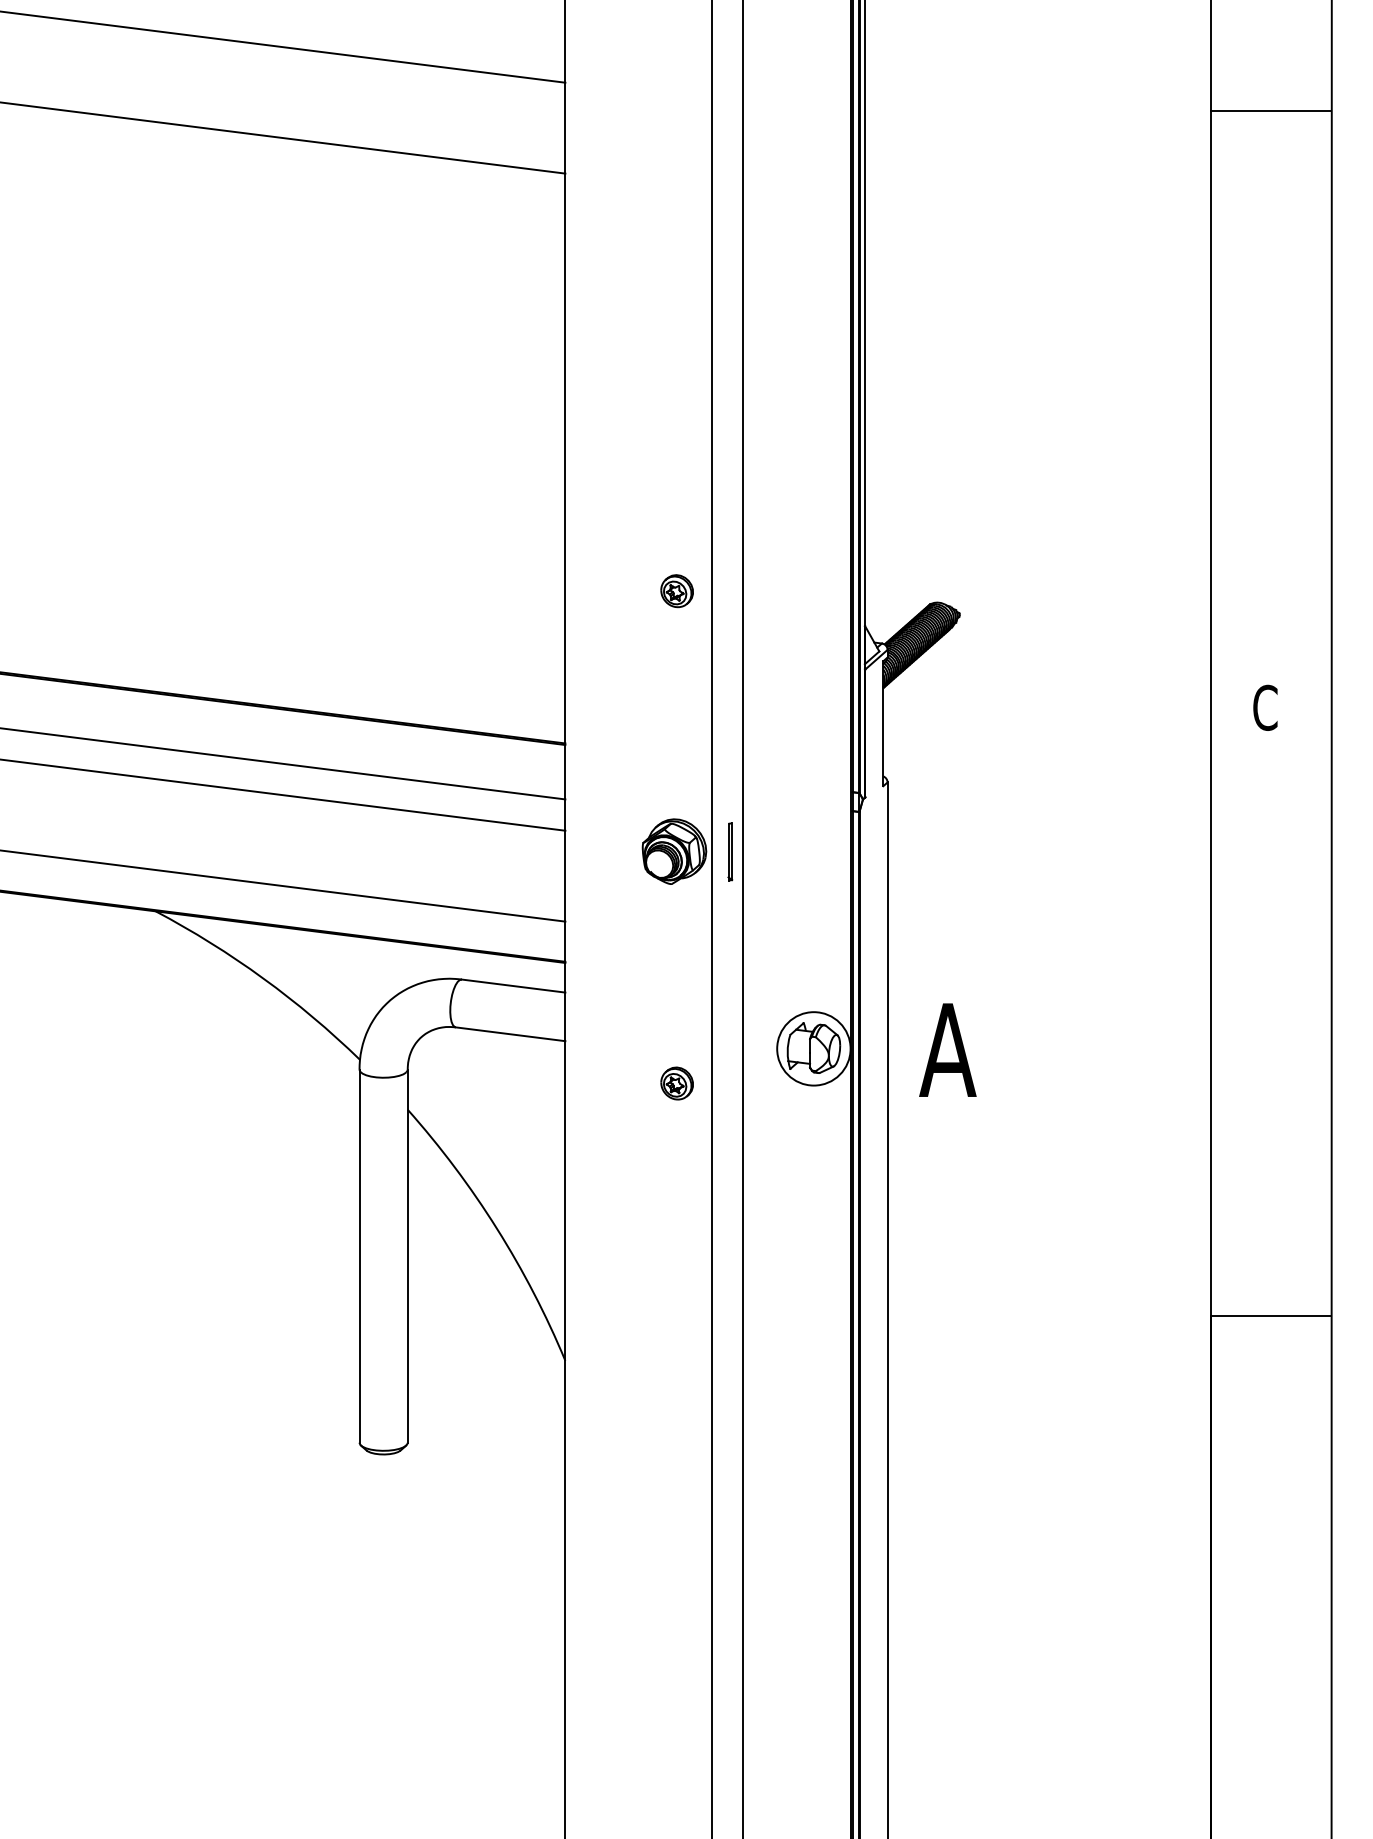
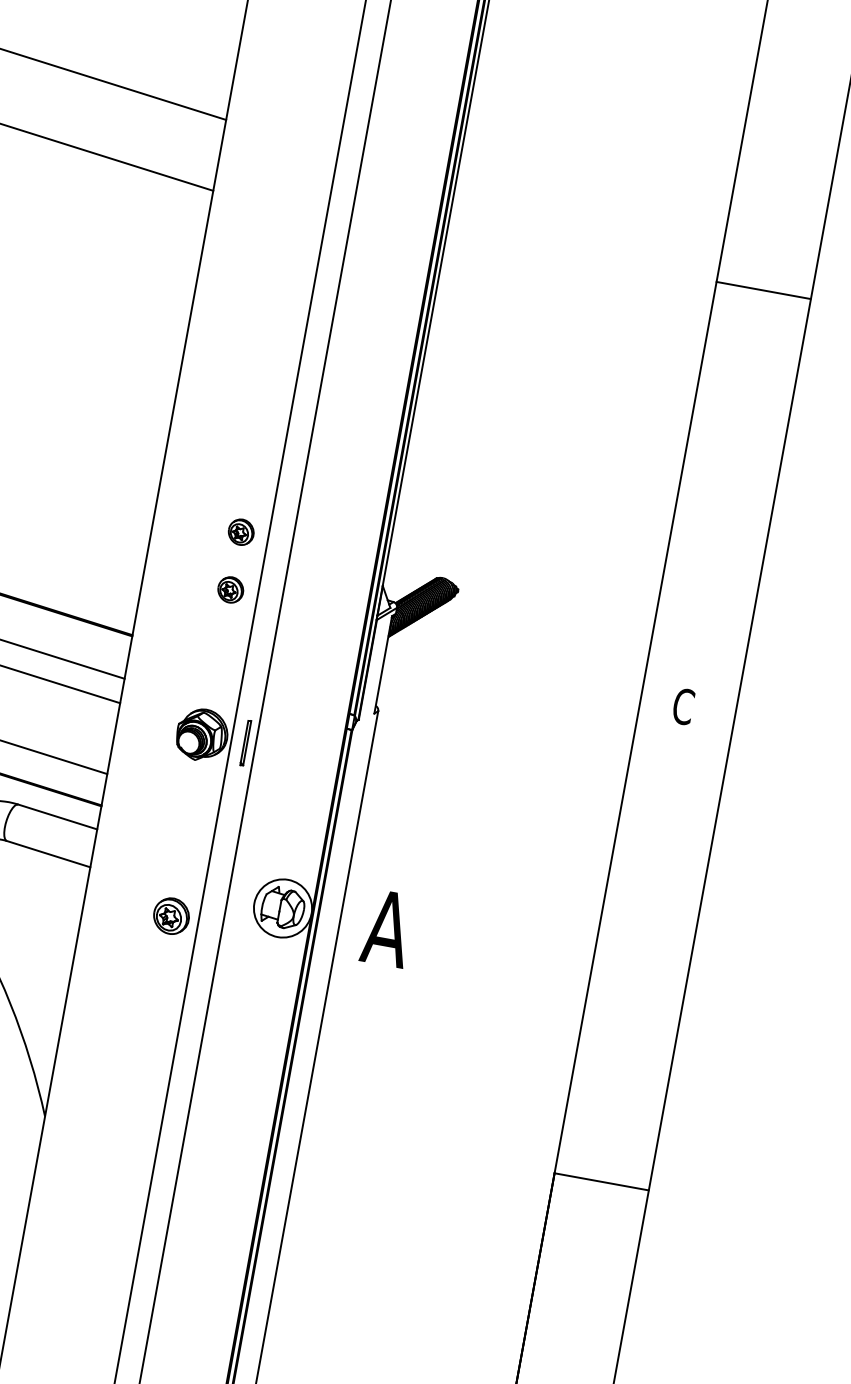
line: (1270, 111) -> (763, 290), moved
part: (676, 665) -> (230, 590), added
part: (676, 1083) -> (171, 916), size x1.4

